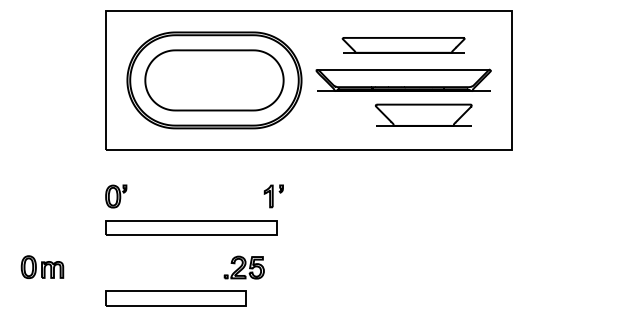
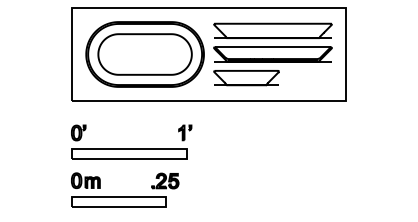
part: (402, 44) -> (272, 30), size x1.43
part: (423, 115) -> (246, 78), moved
part: (41, 266) -> (85, 180), moved

